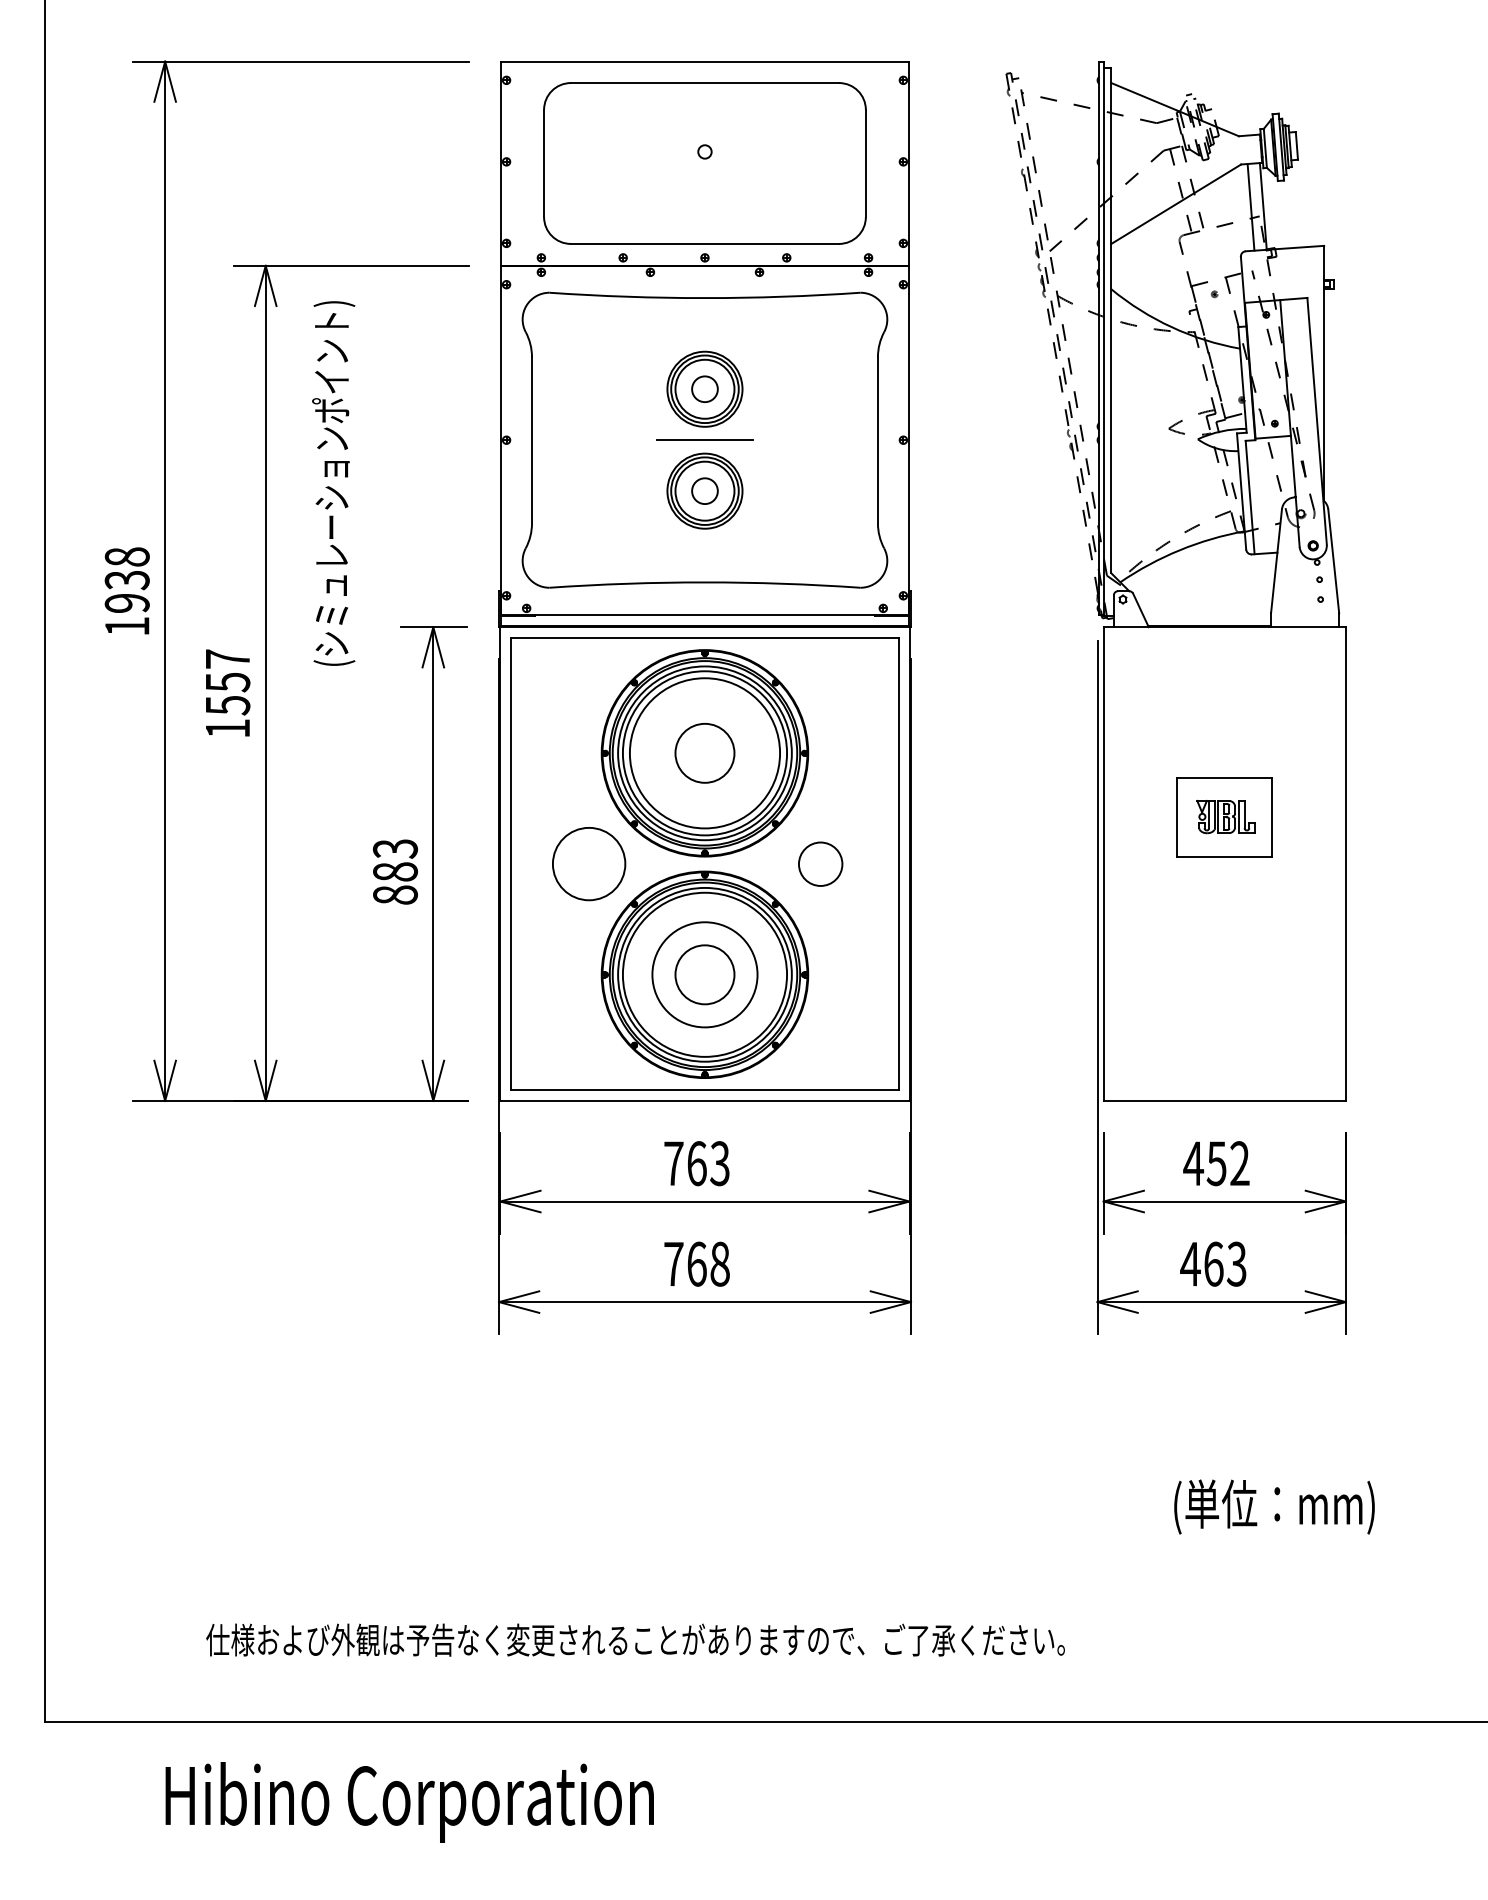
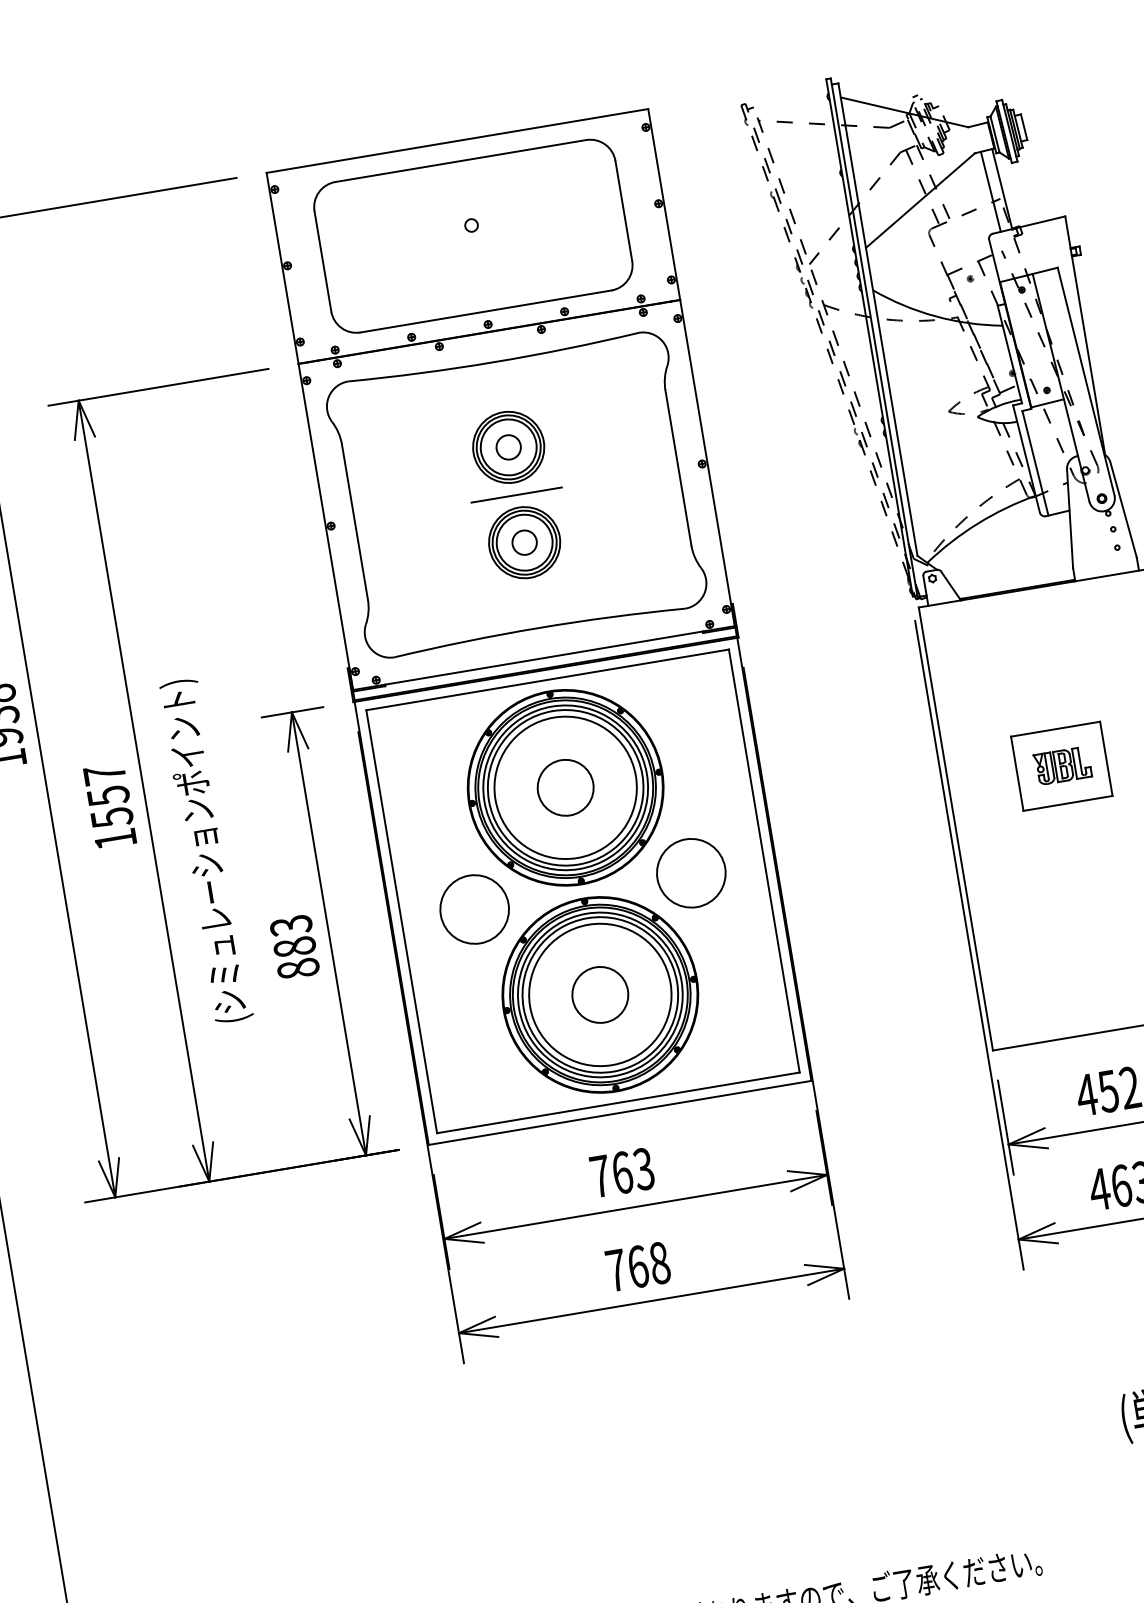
text: (333, 483) -> (205, 851), moved
circle: (820, 864) -> (691, 873), size x1.67
circle: (704, 974) -> (599, 994), size x1.43

